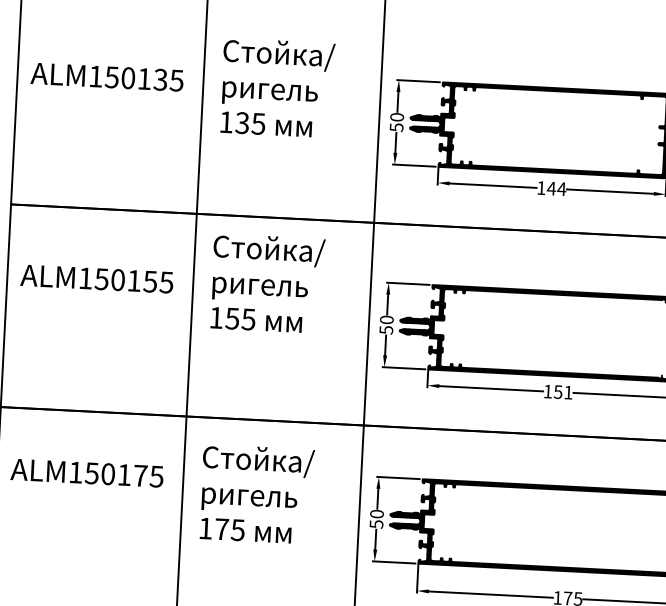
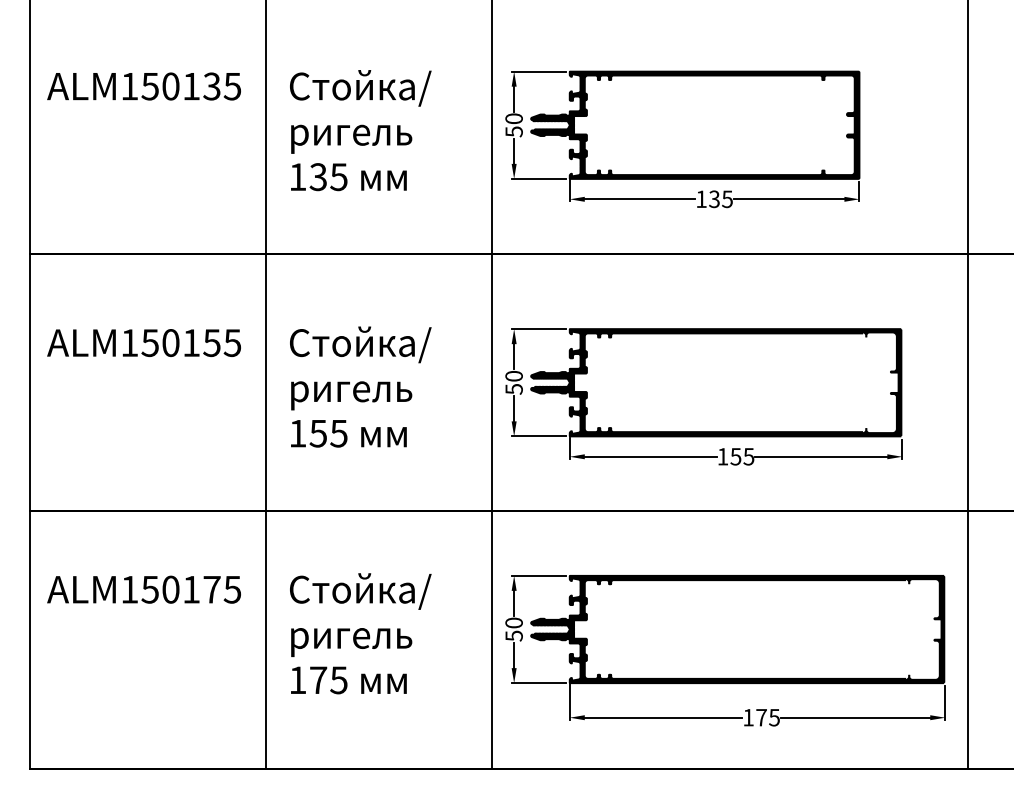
text: (277, 88) -> (360, 130), moved
text: (556, 189) -> (720, 199), 144 -> 135
text: (267, 283) -> (360, 386), moved
text: (568, 392) -> (748, 456), 151 -> 155
text: (256, 494) -> (360, 633), moved

